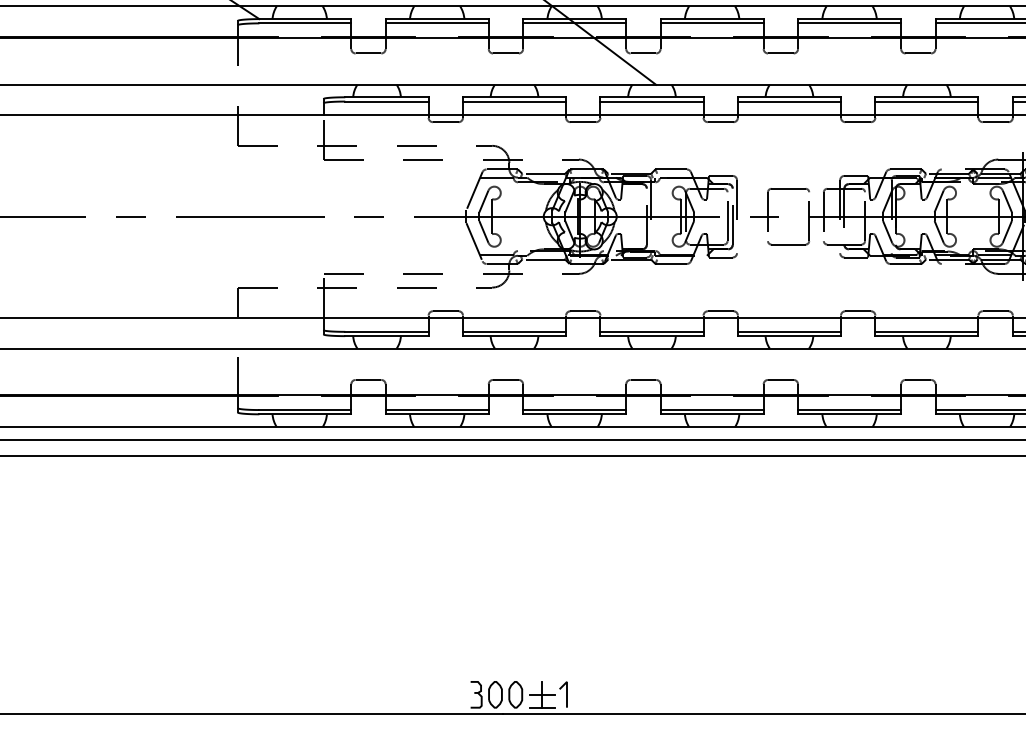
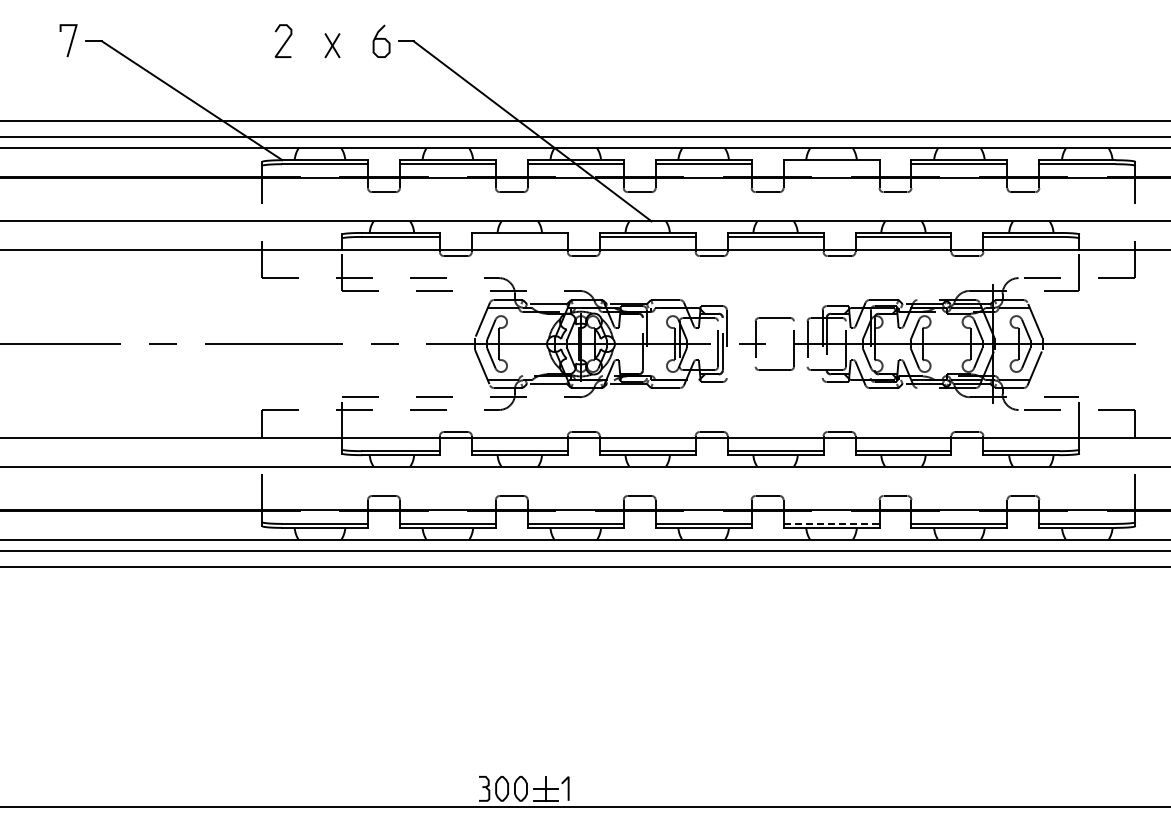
line: (849, 23) -> (831, 164), removed
line: (514, 101) -> (519, 236), removed
line: (849, 409) -> (831, 523), solid -> dashed

